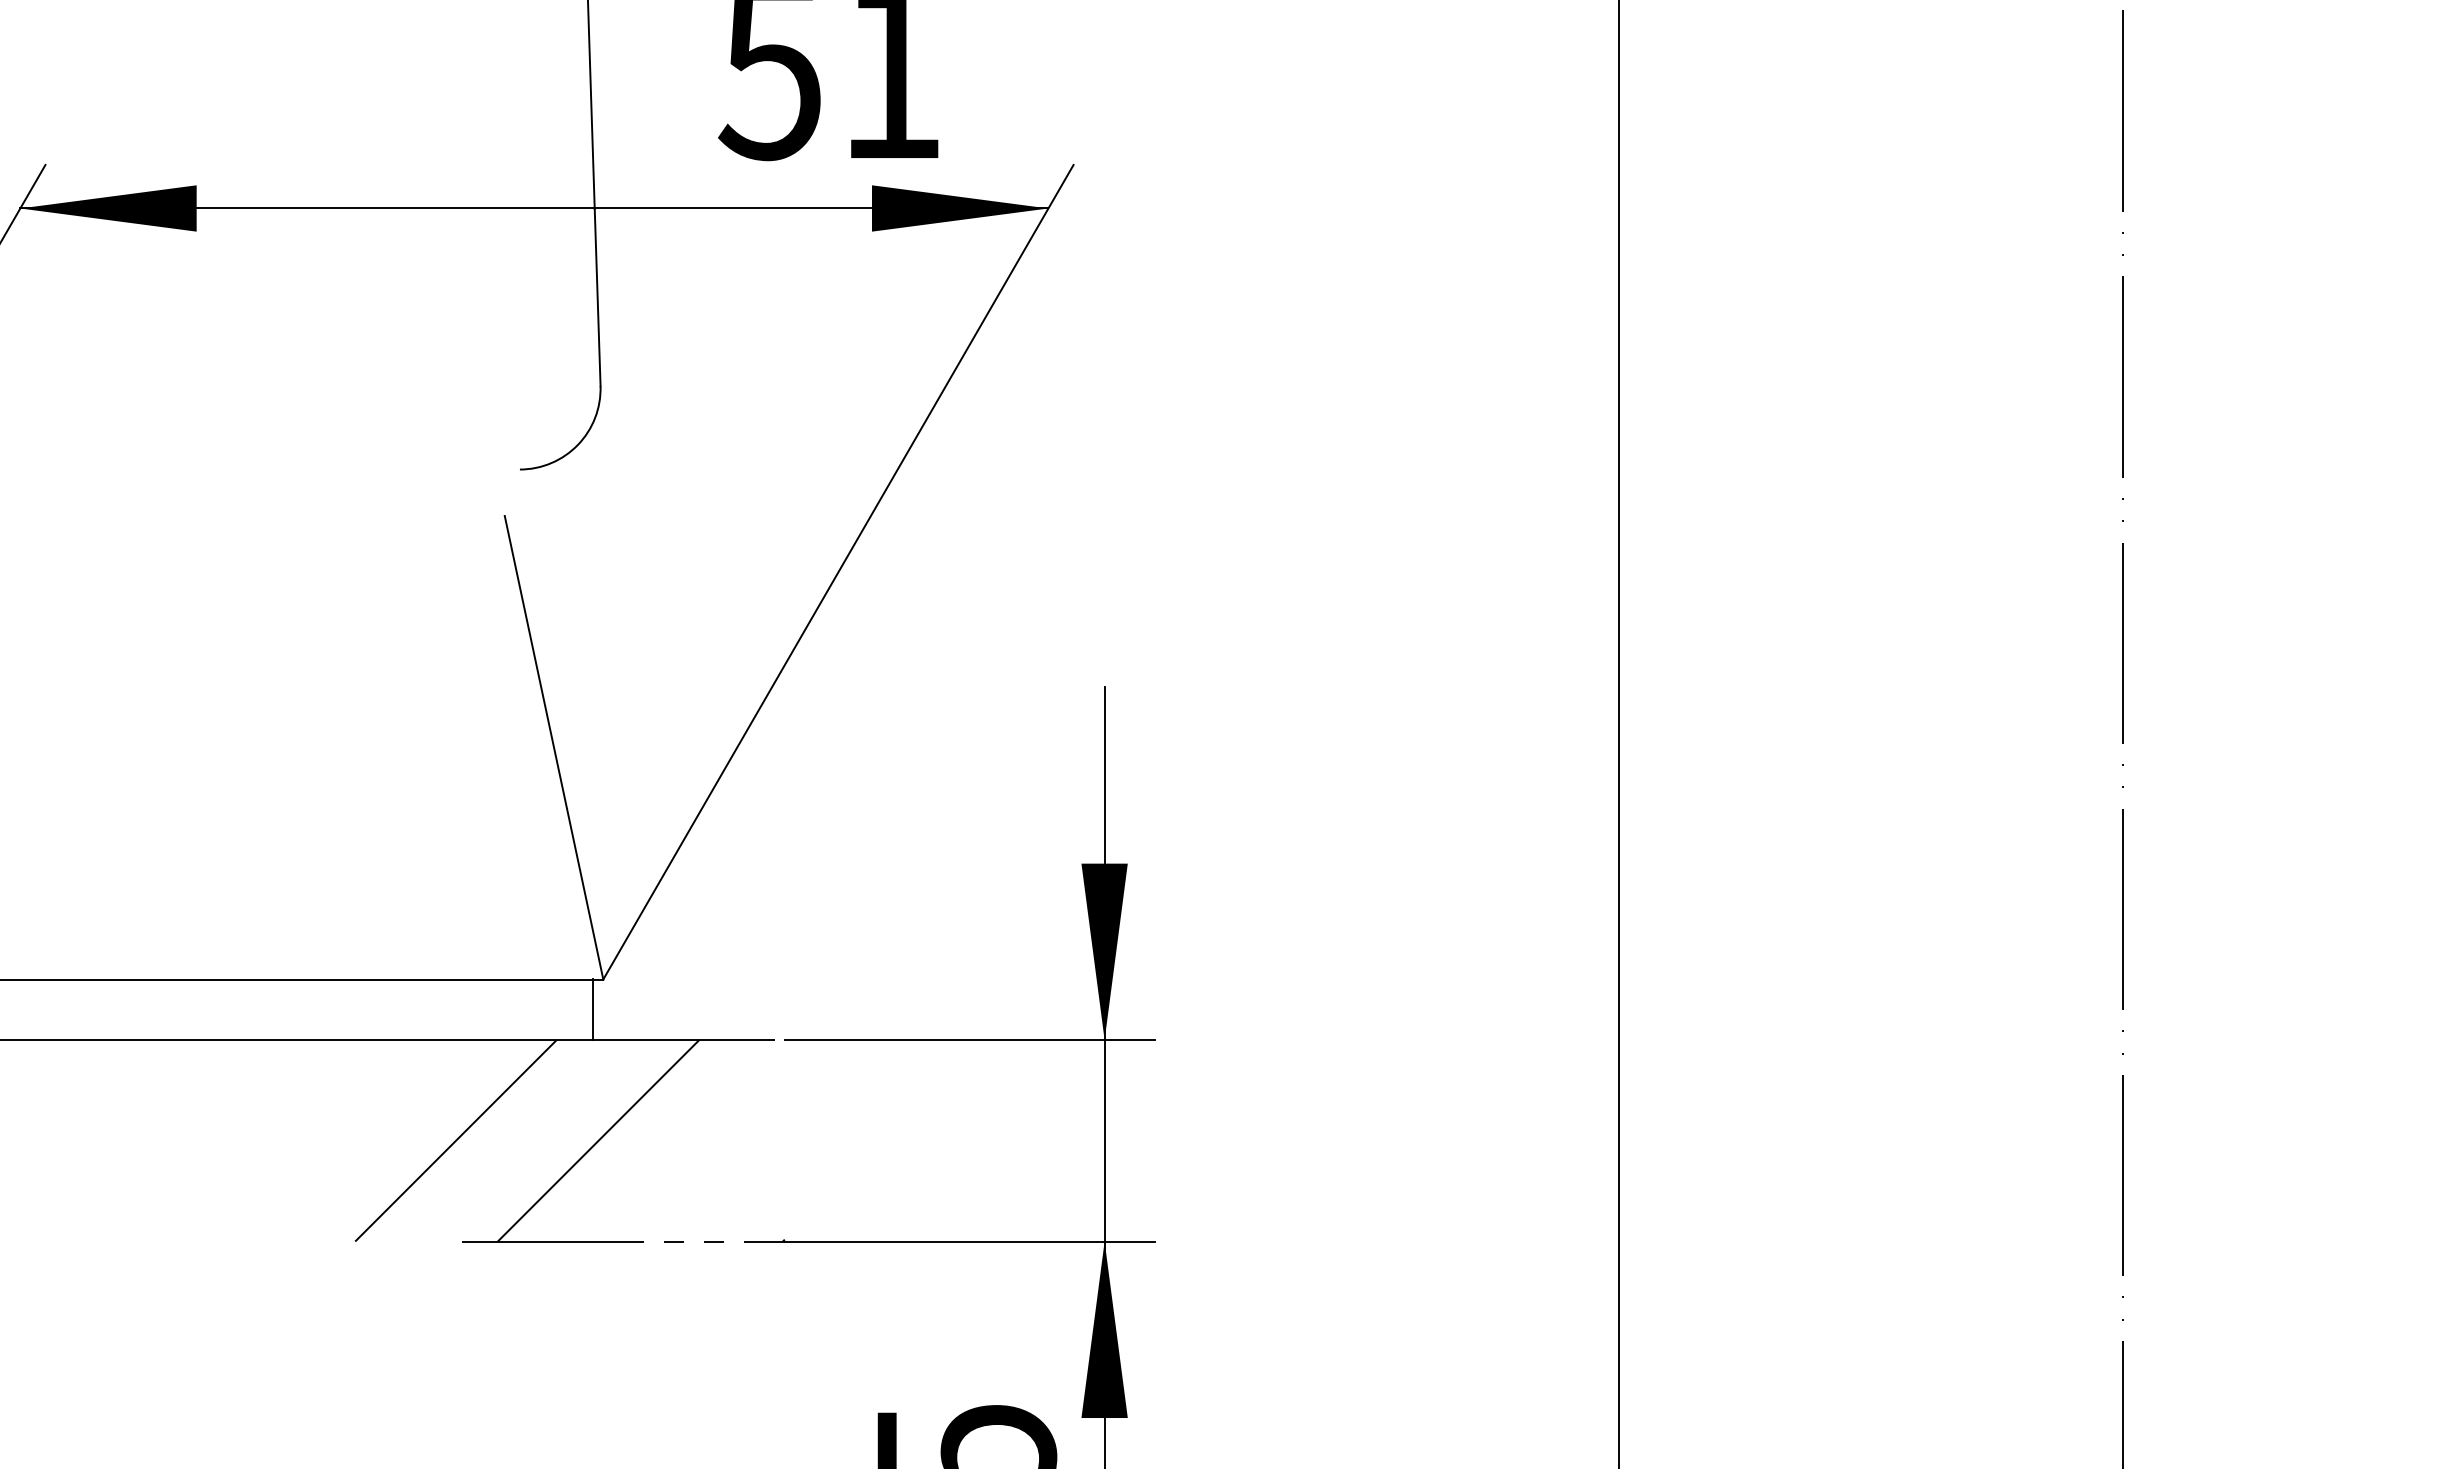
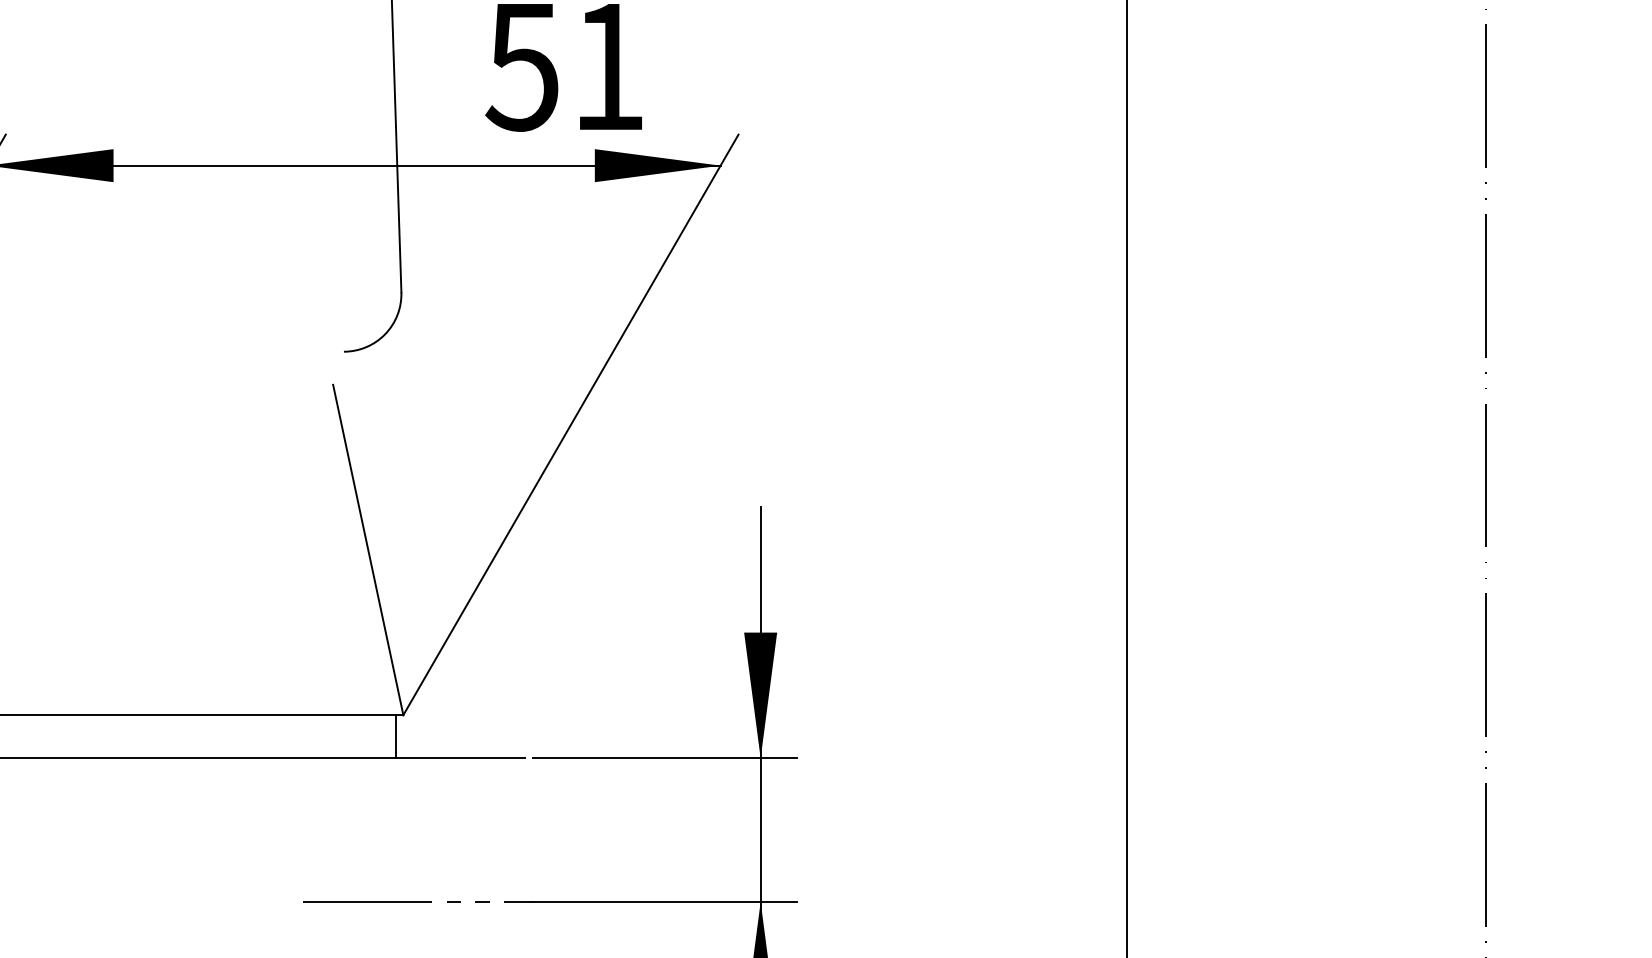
hatch: (569, 1140) -> (379, 829), removed

